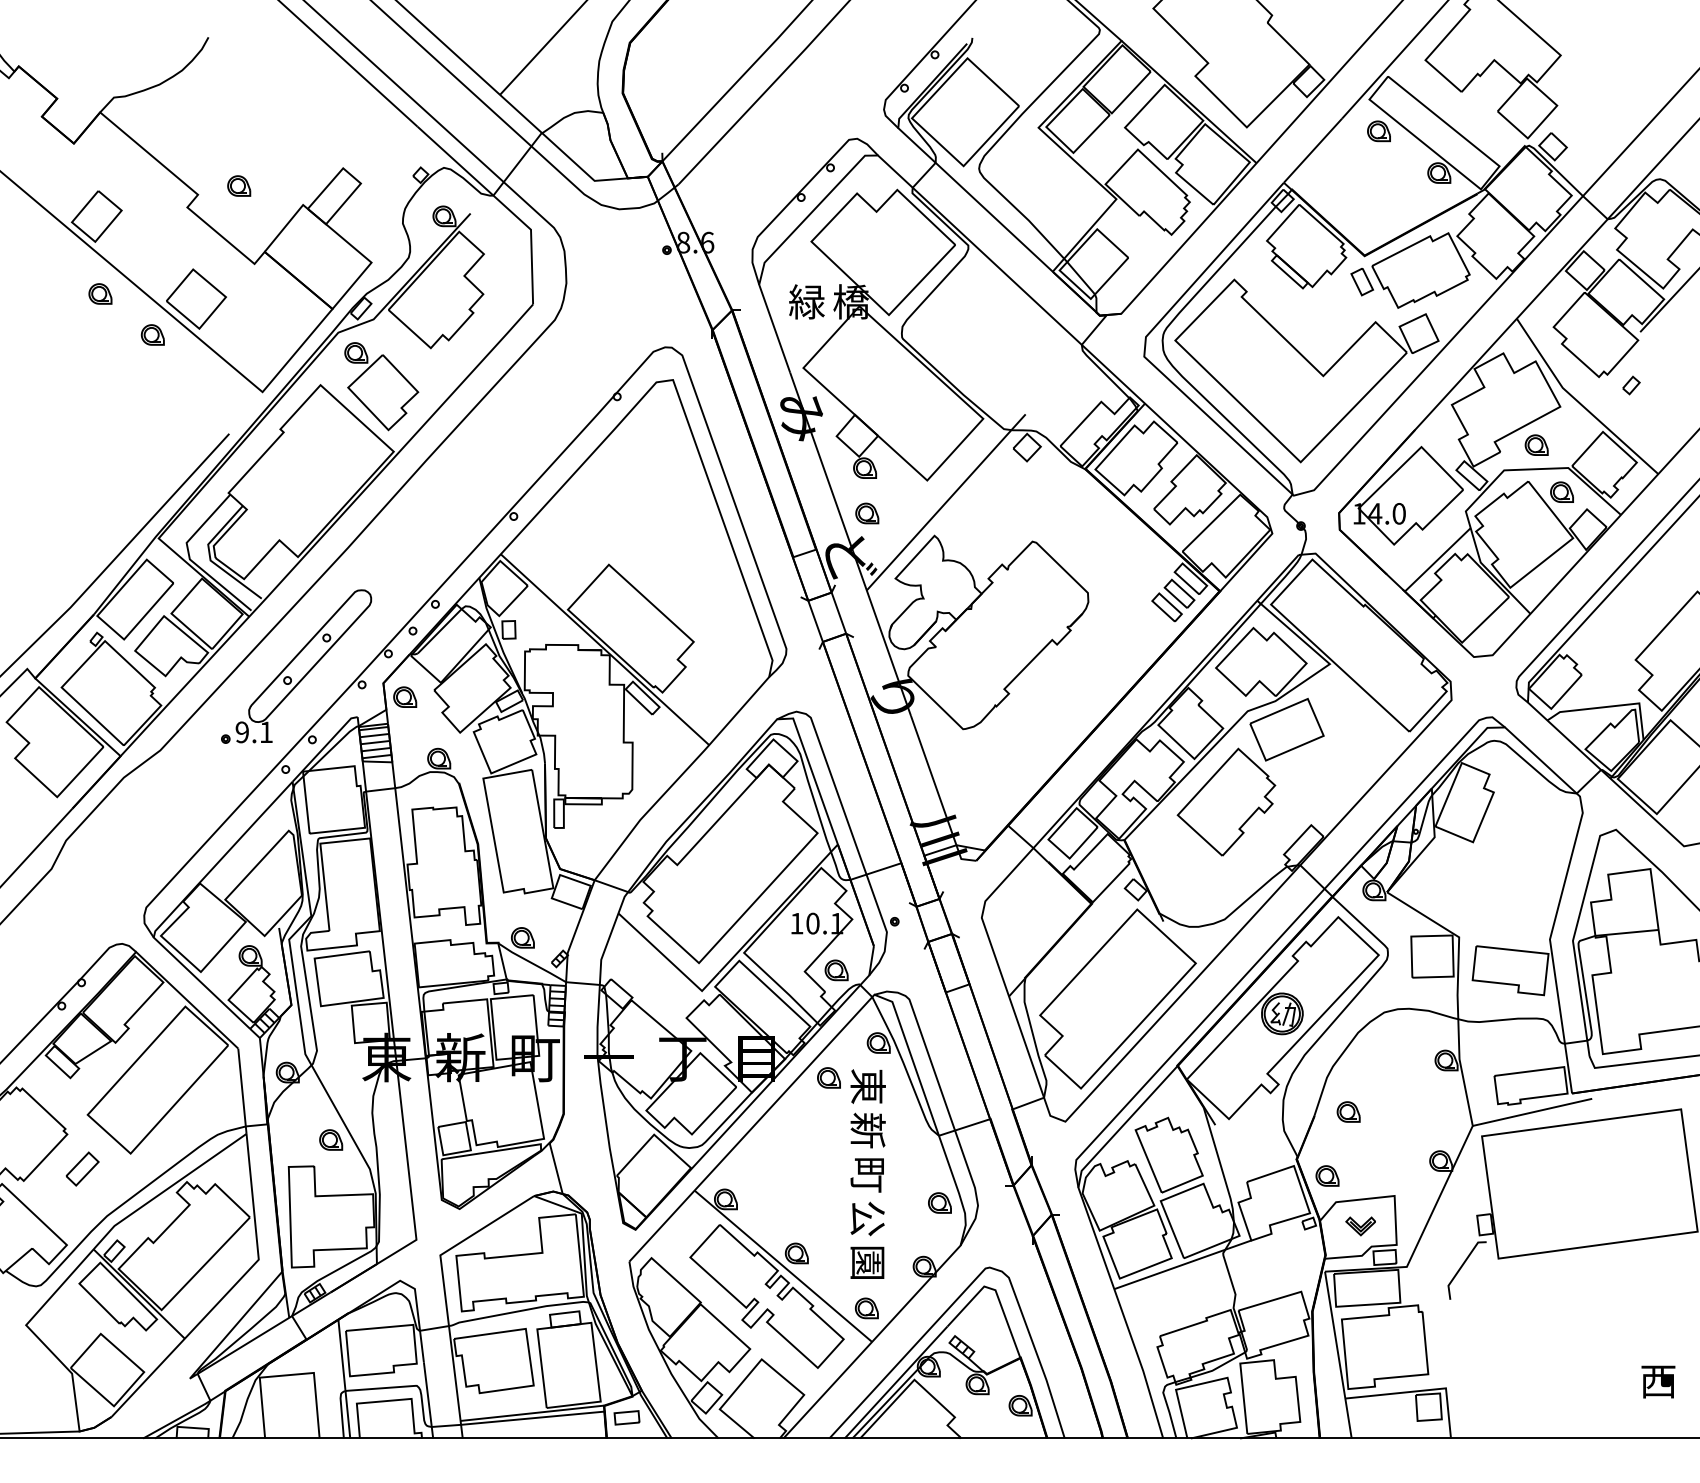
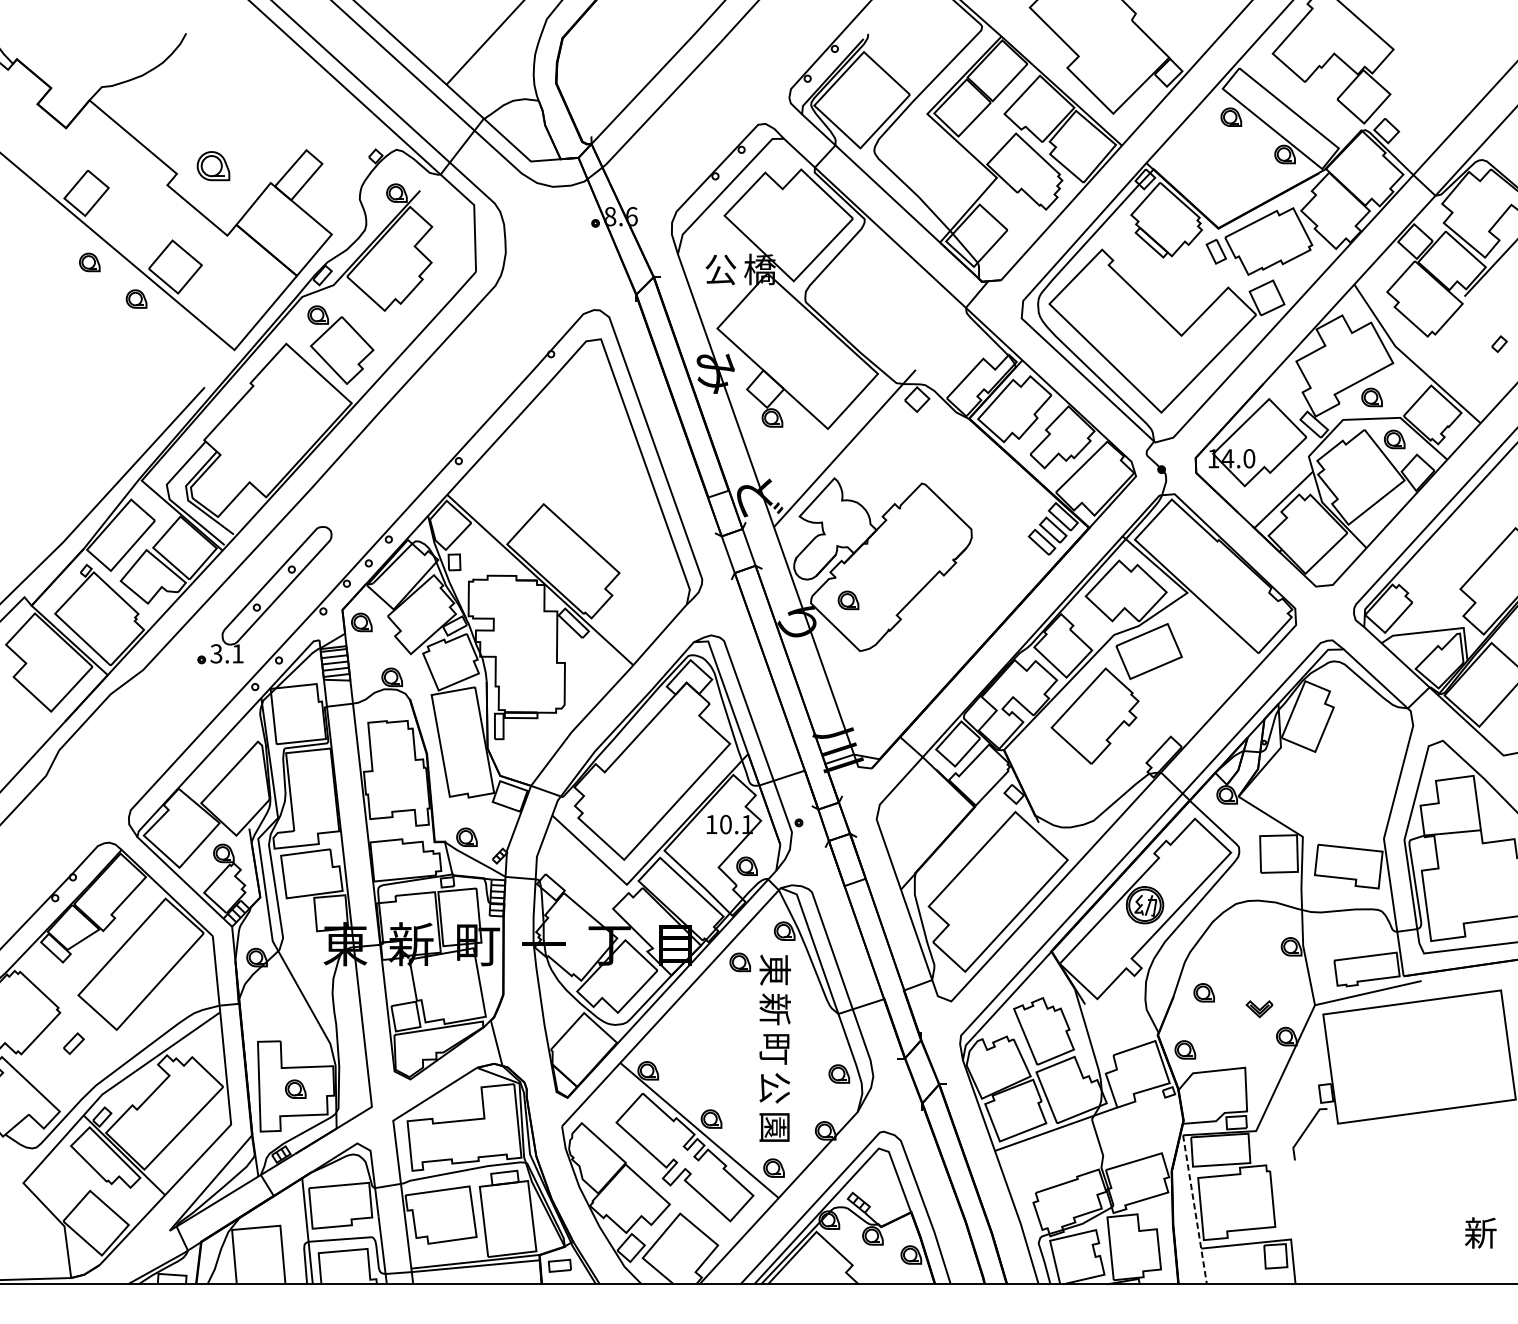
part: (239, 185) -> (213, 165), size x1.6
text: (806, 301) -> (720, 269), 緑 -> 公
part: (1631, 385) -> (1499, 344), moved
part: (867, 513) -> (848, 600), moved
text: (241, 732) -> (215, 653), 9.1 -> 3.1
part: (331, 1139) -> (296, 1088), moved
part: (82, 1168) -> (73, 1043), size x0.7
part: (1360, 1226) -> (1259, 1009), moved
line: (1338, 1356) -> (1195, 1211), solid -> dashed
text: (1658, 1380) -> (1480, 1232), 西 -> 新

